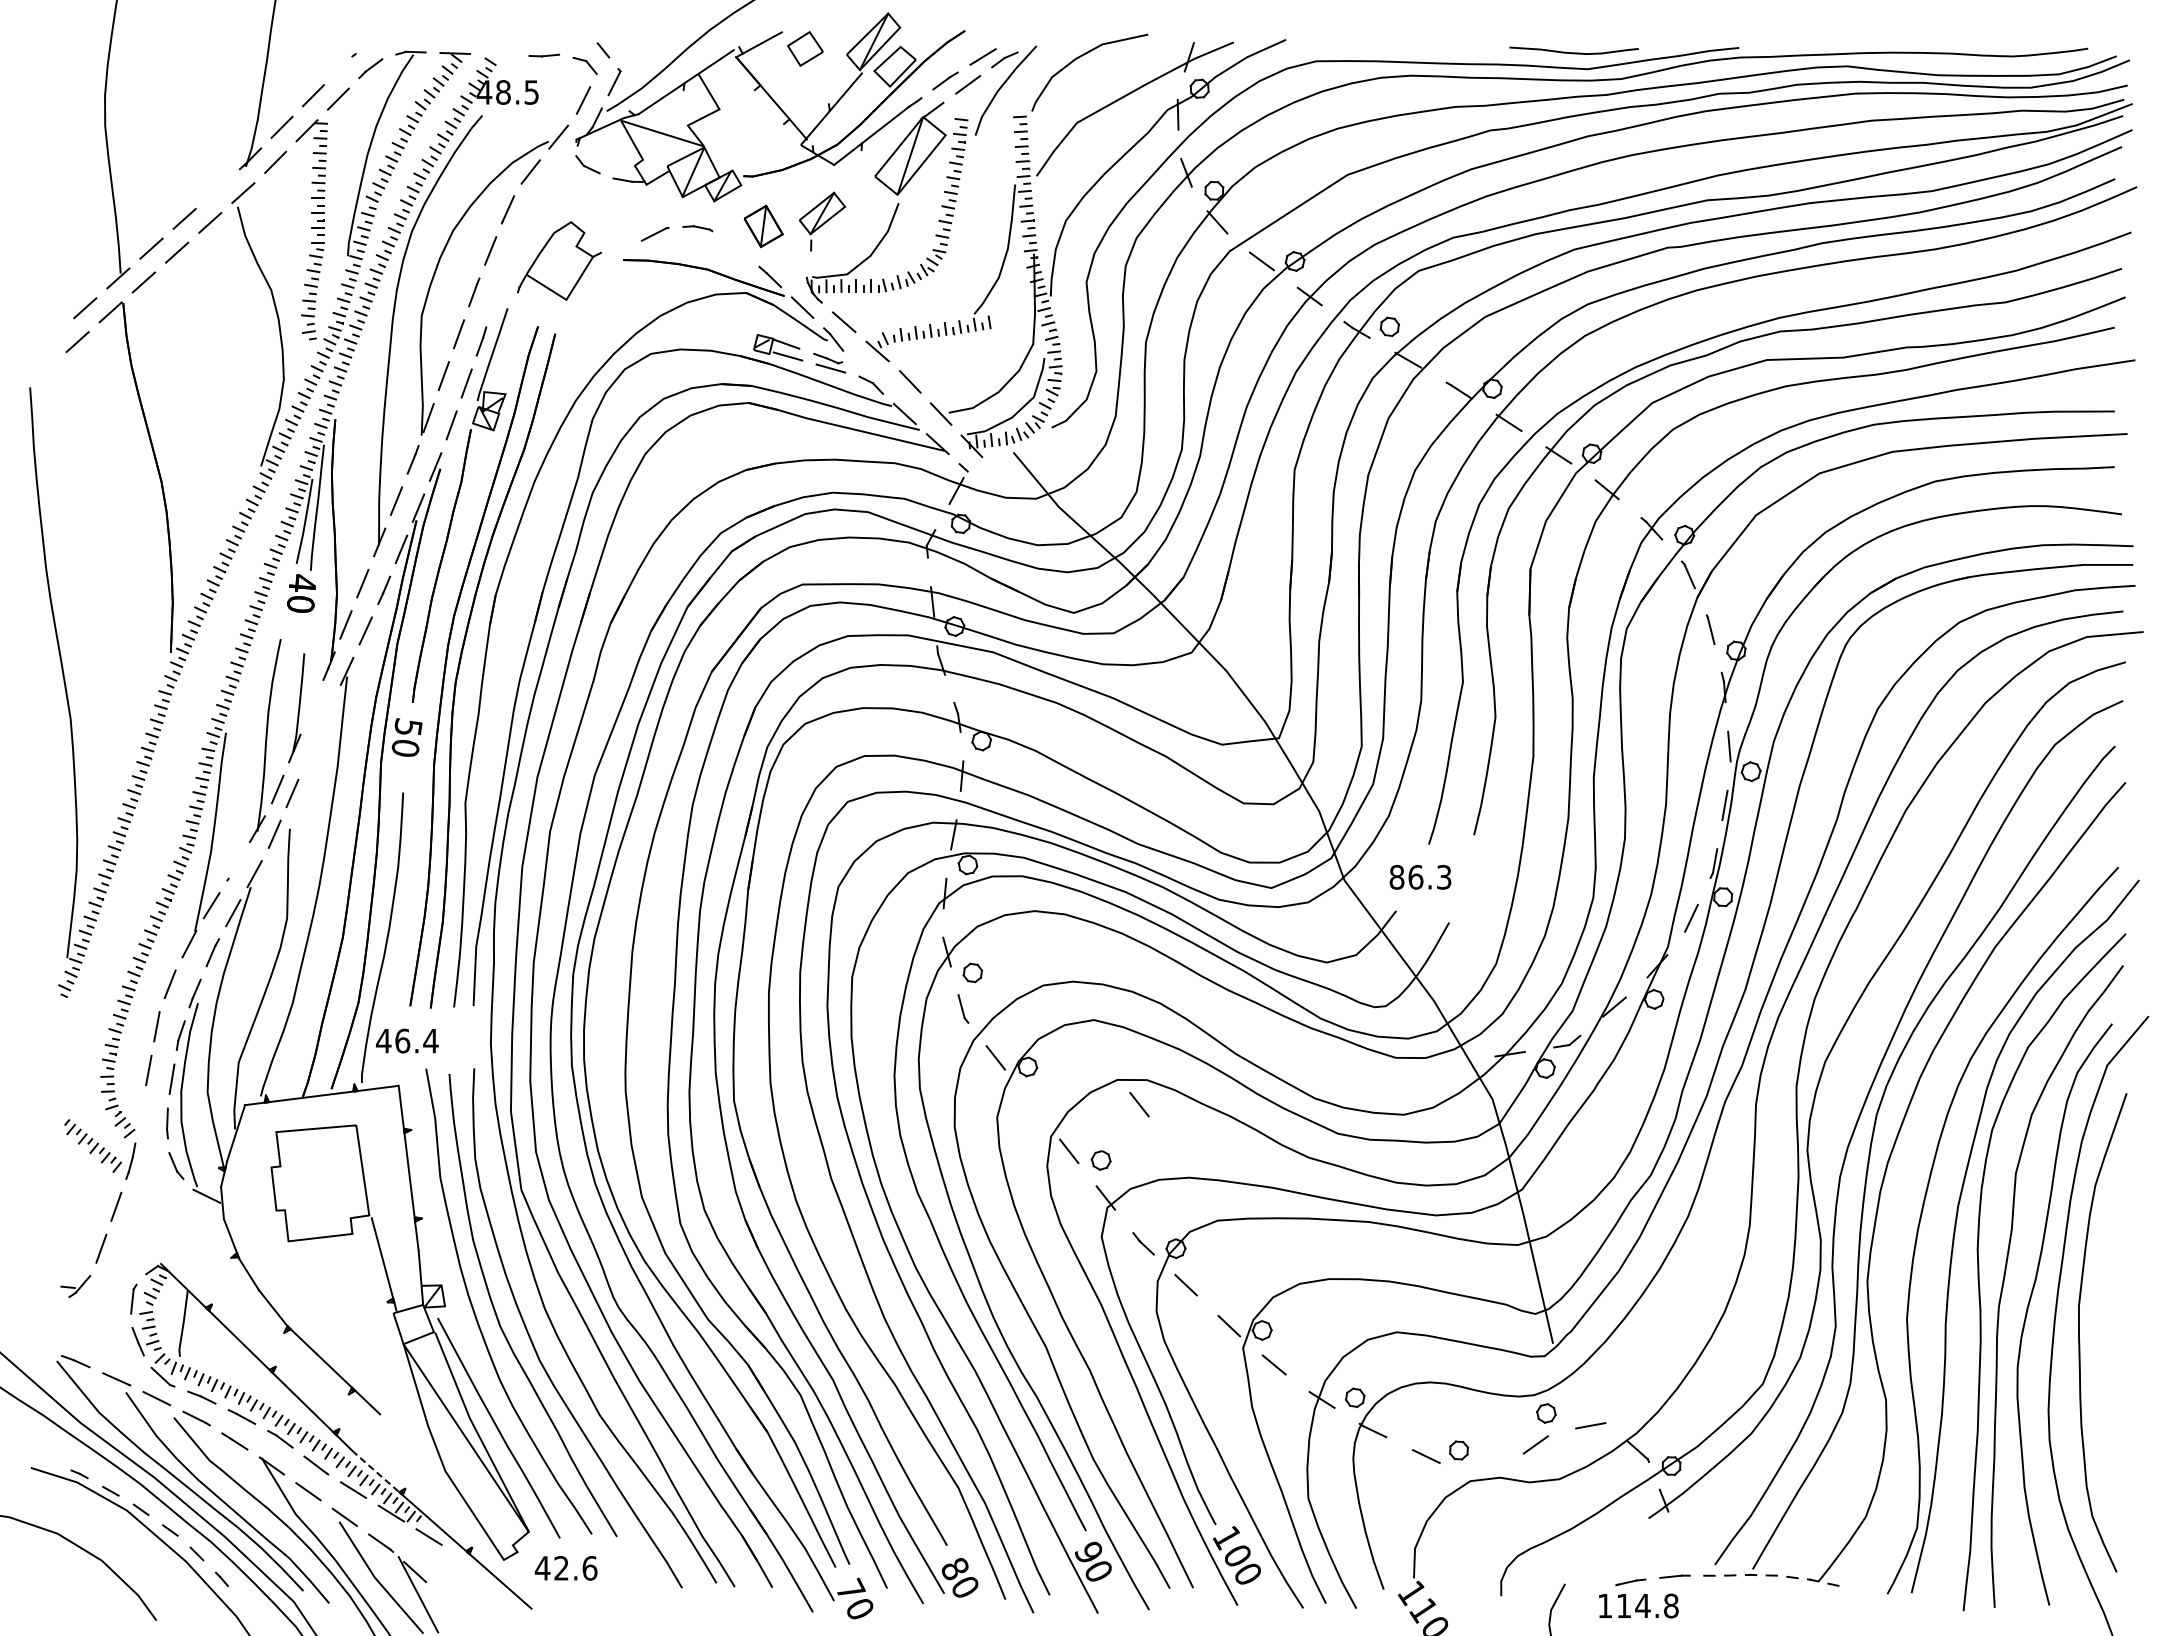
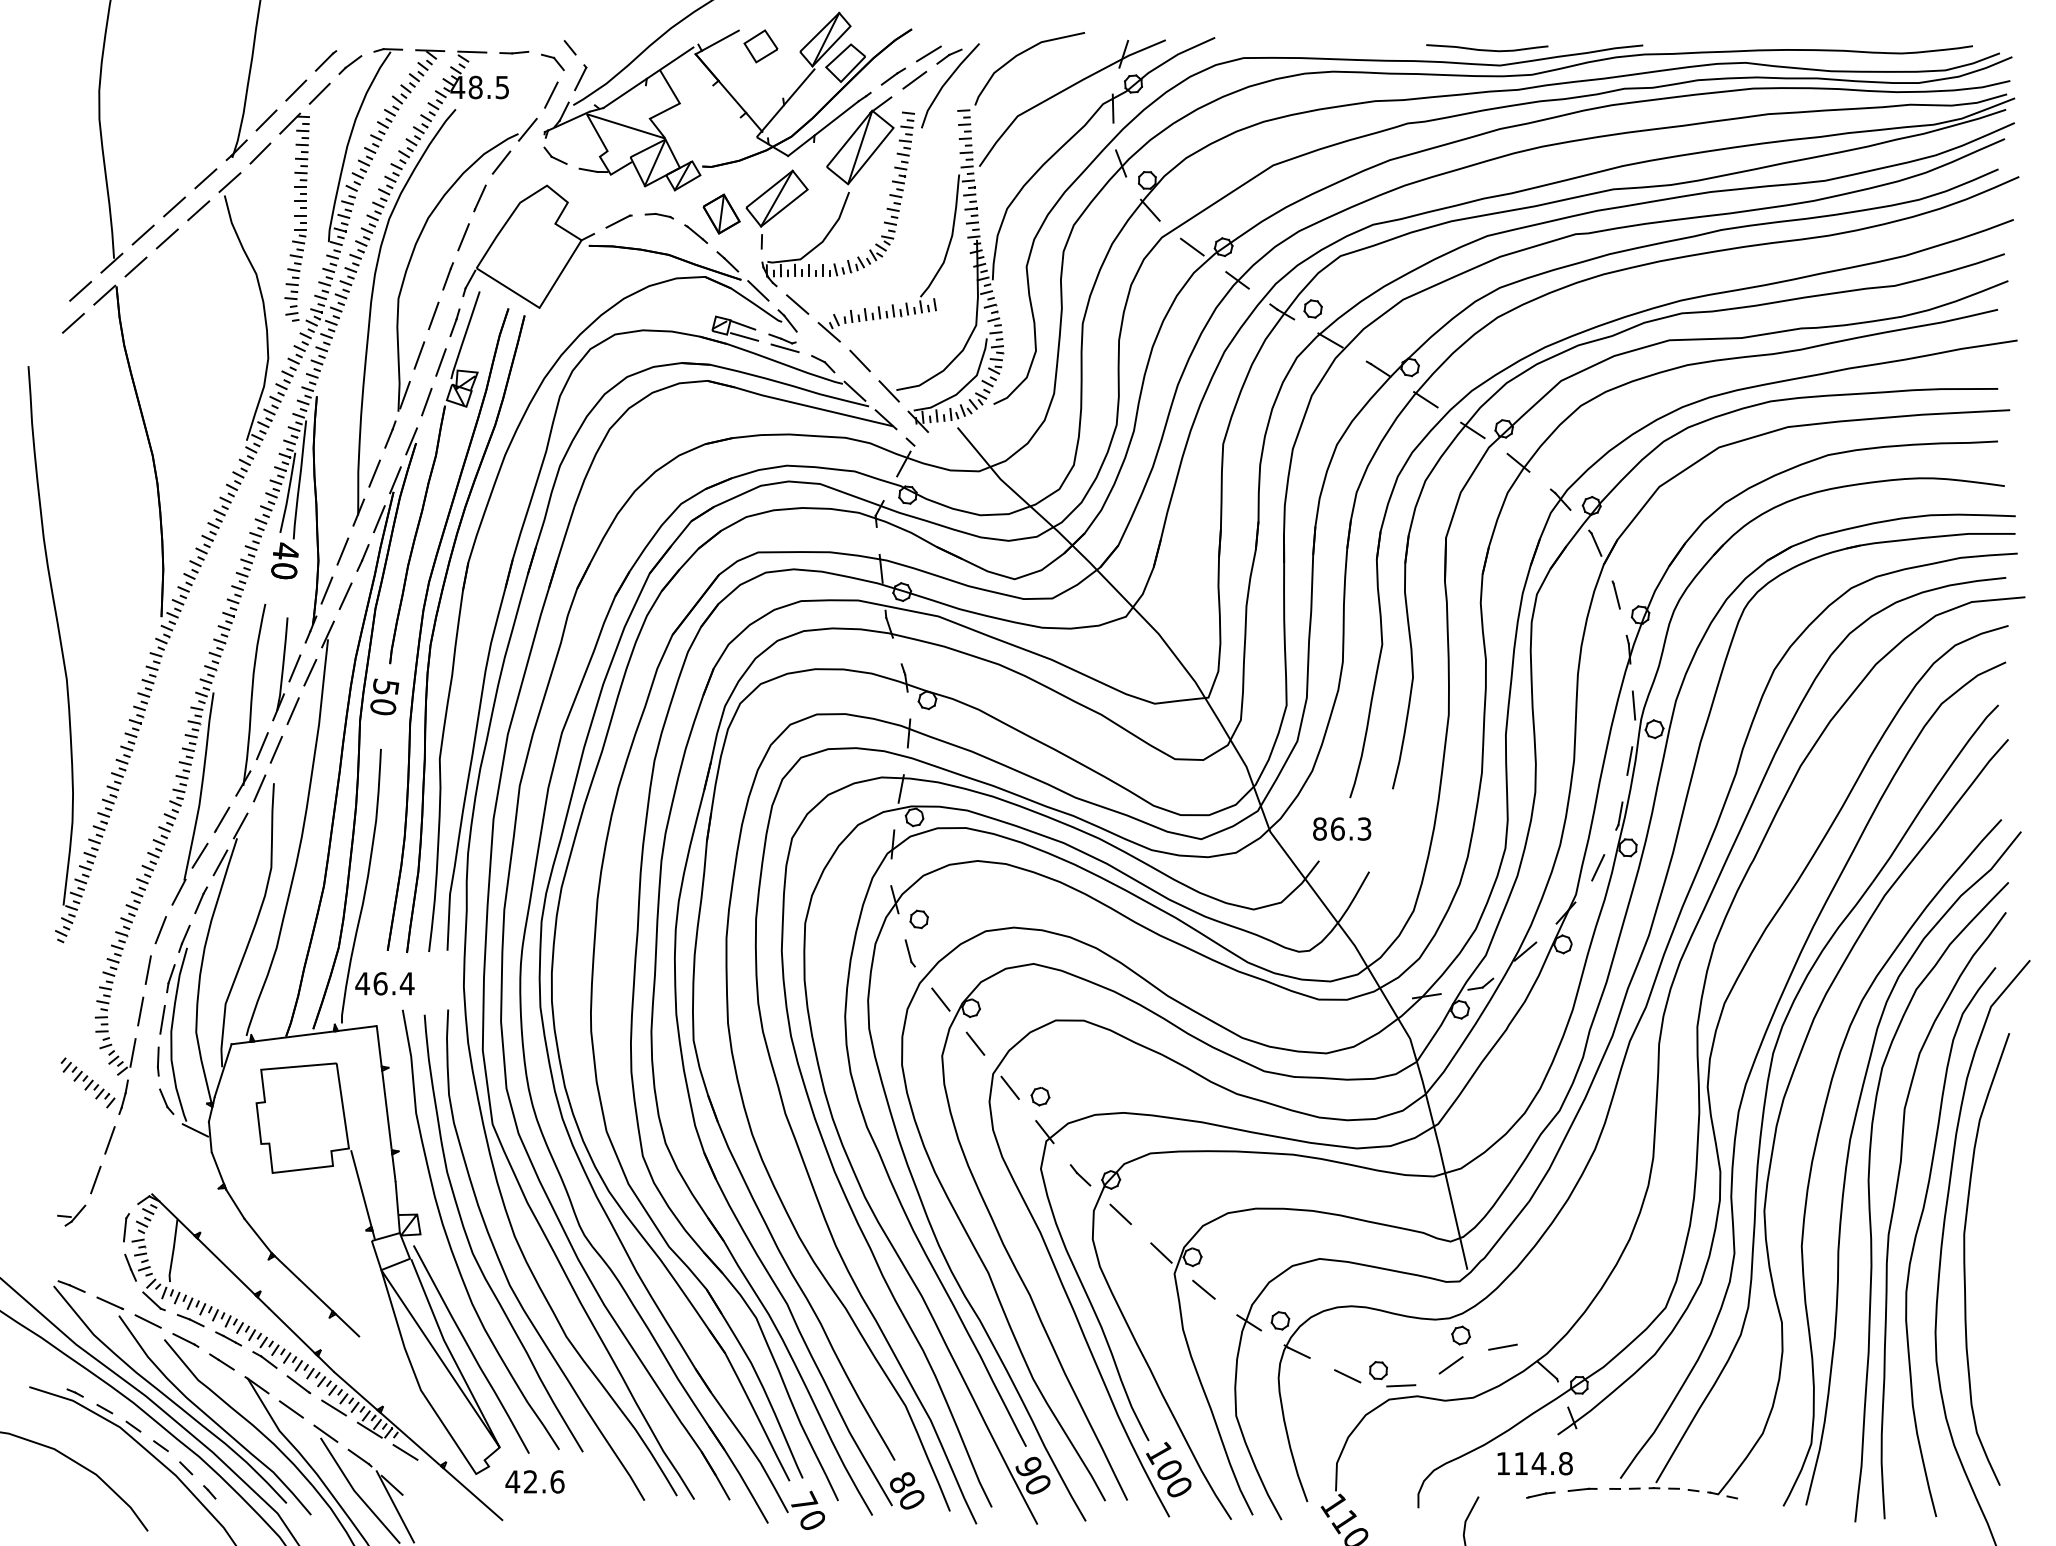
line: (499, 54) -> (471, 51), added
line: (343, 65) -> (324, 62), added
line: (217, 189) -> (205, 179), added
part: (822, 221) -> (777, 209), size x1.43
line: (736, 247) -> (695, 233), added
part: (559, 260) -> (528, 246), size x1.67
line: (311, 707) -> (294, 668), added
line: (328, 711) -> (310, 672), added
line: (310, 752) -> (293, 711), added
line: (235, 866) -> (222, 818), added
line: (1139, 1104) -> (975, 1043), moved
line: (140, 1113) -> (132, 1052), added
line: (1482, 1466) -> (1400, 1385), added
line: (376, 1471) -> (355, 1390), dashed -> solid
text: (1638, 1605) -> (1534, 1463), moved

